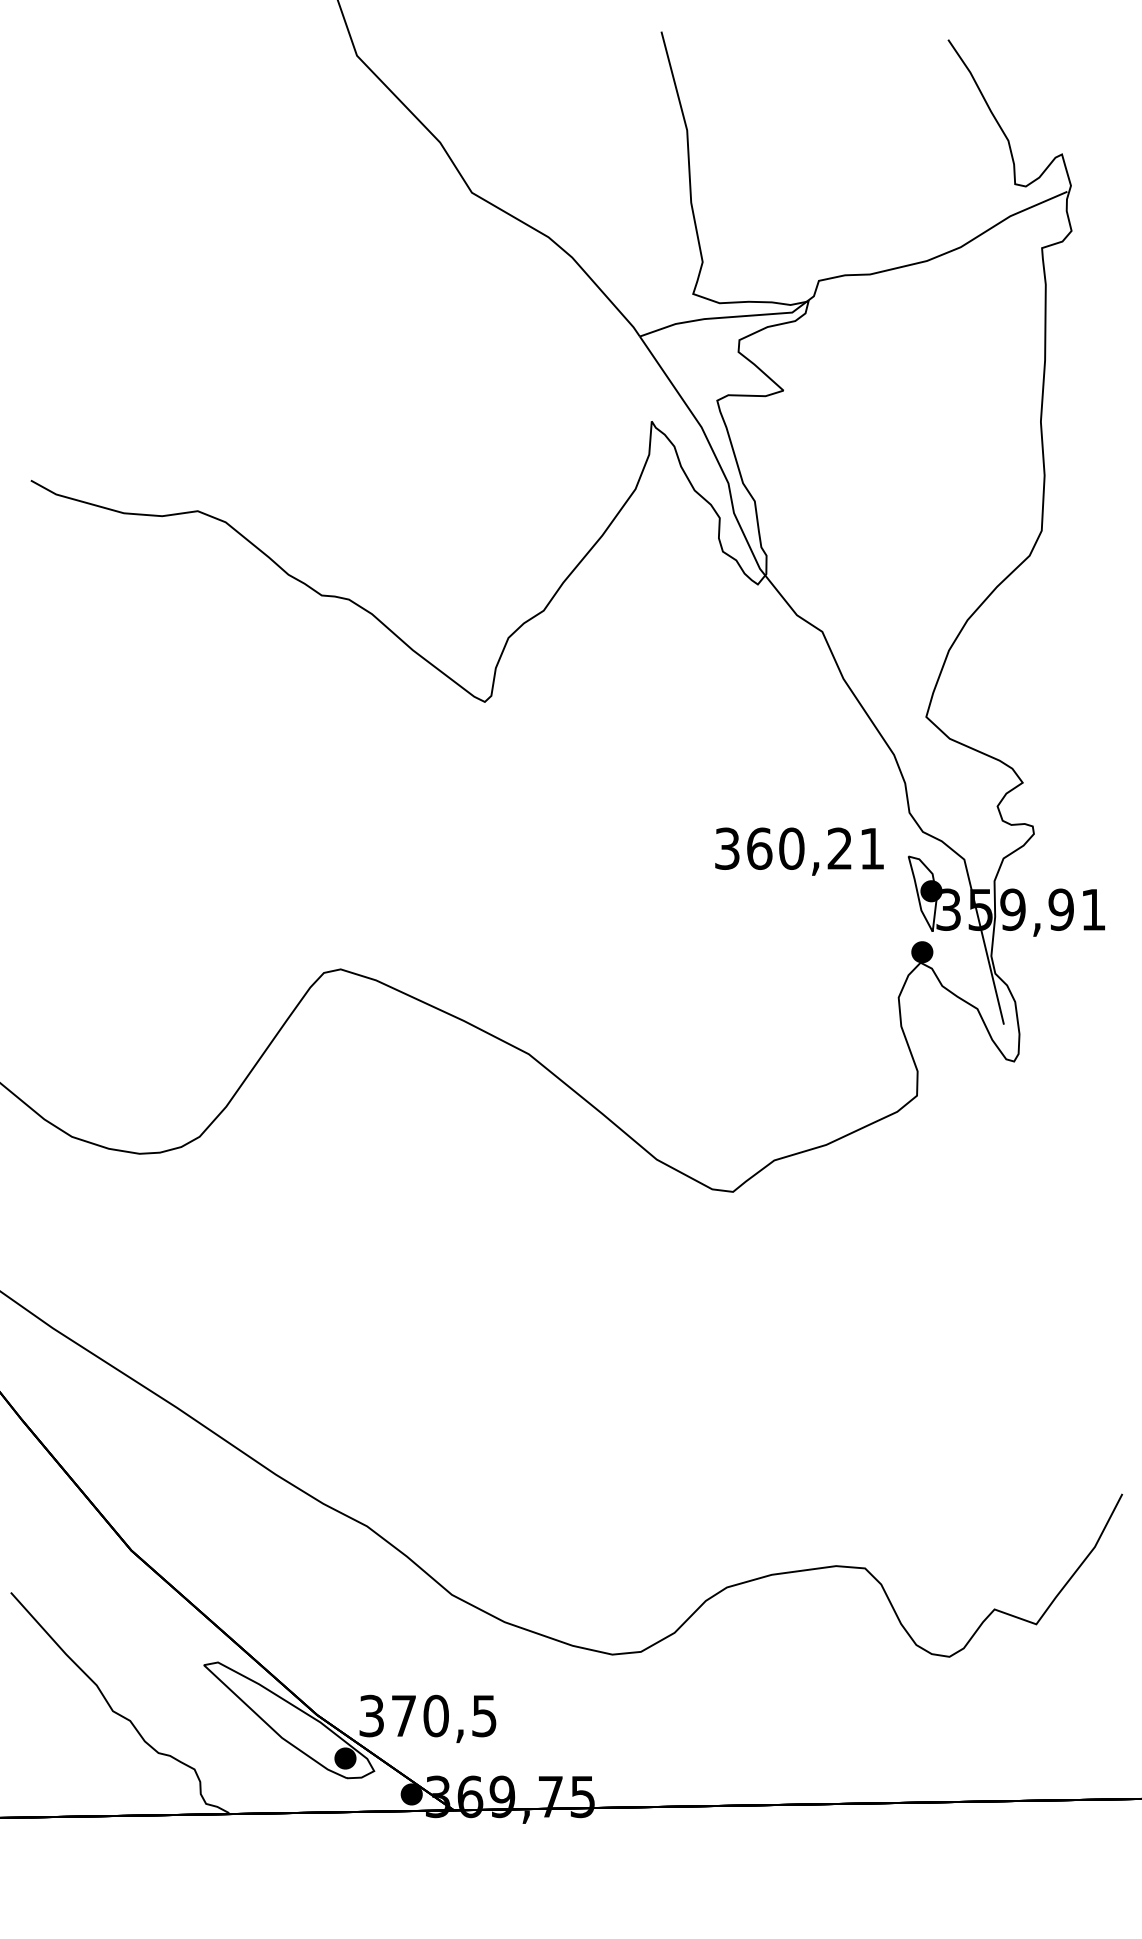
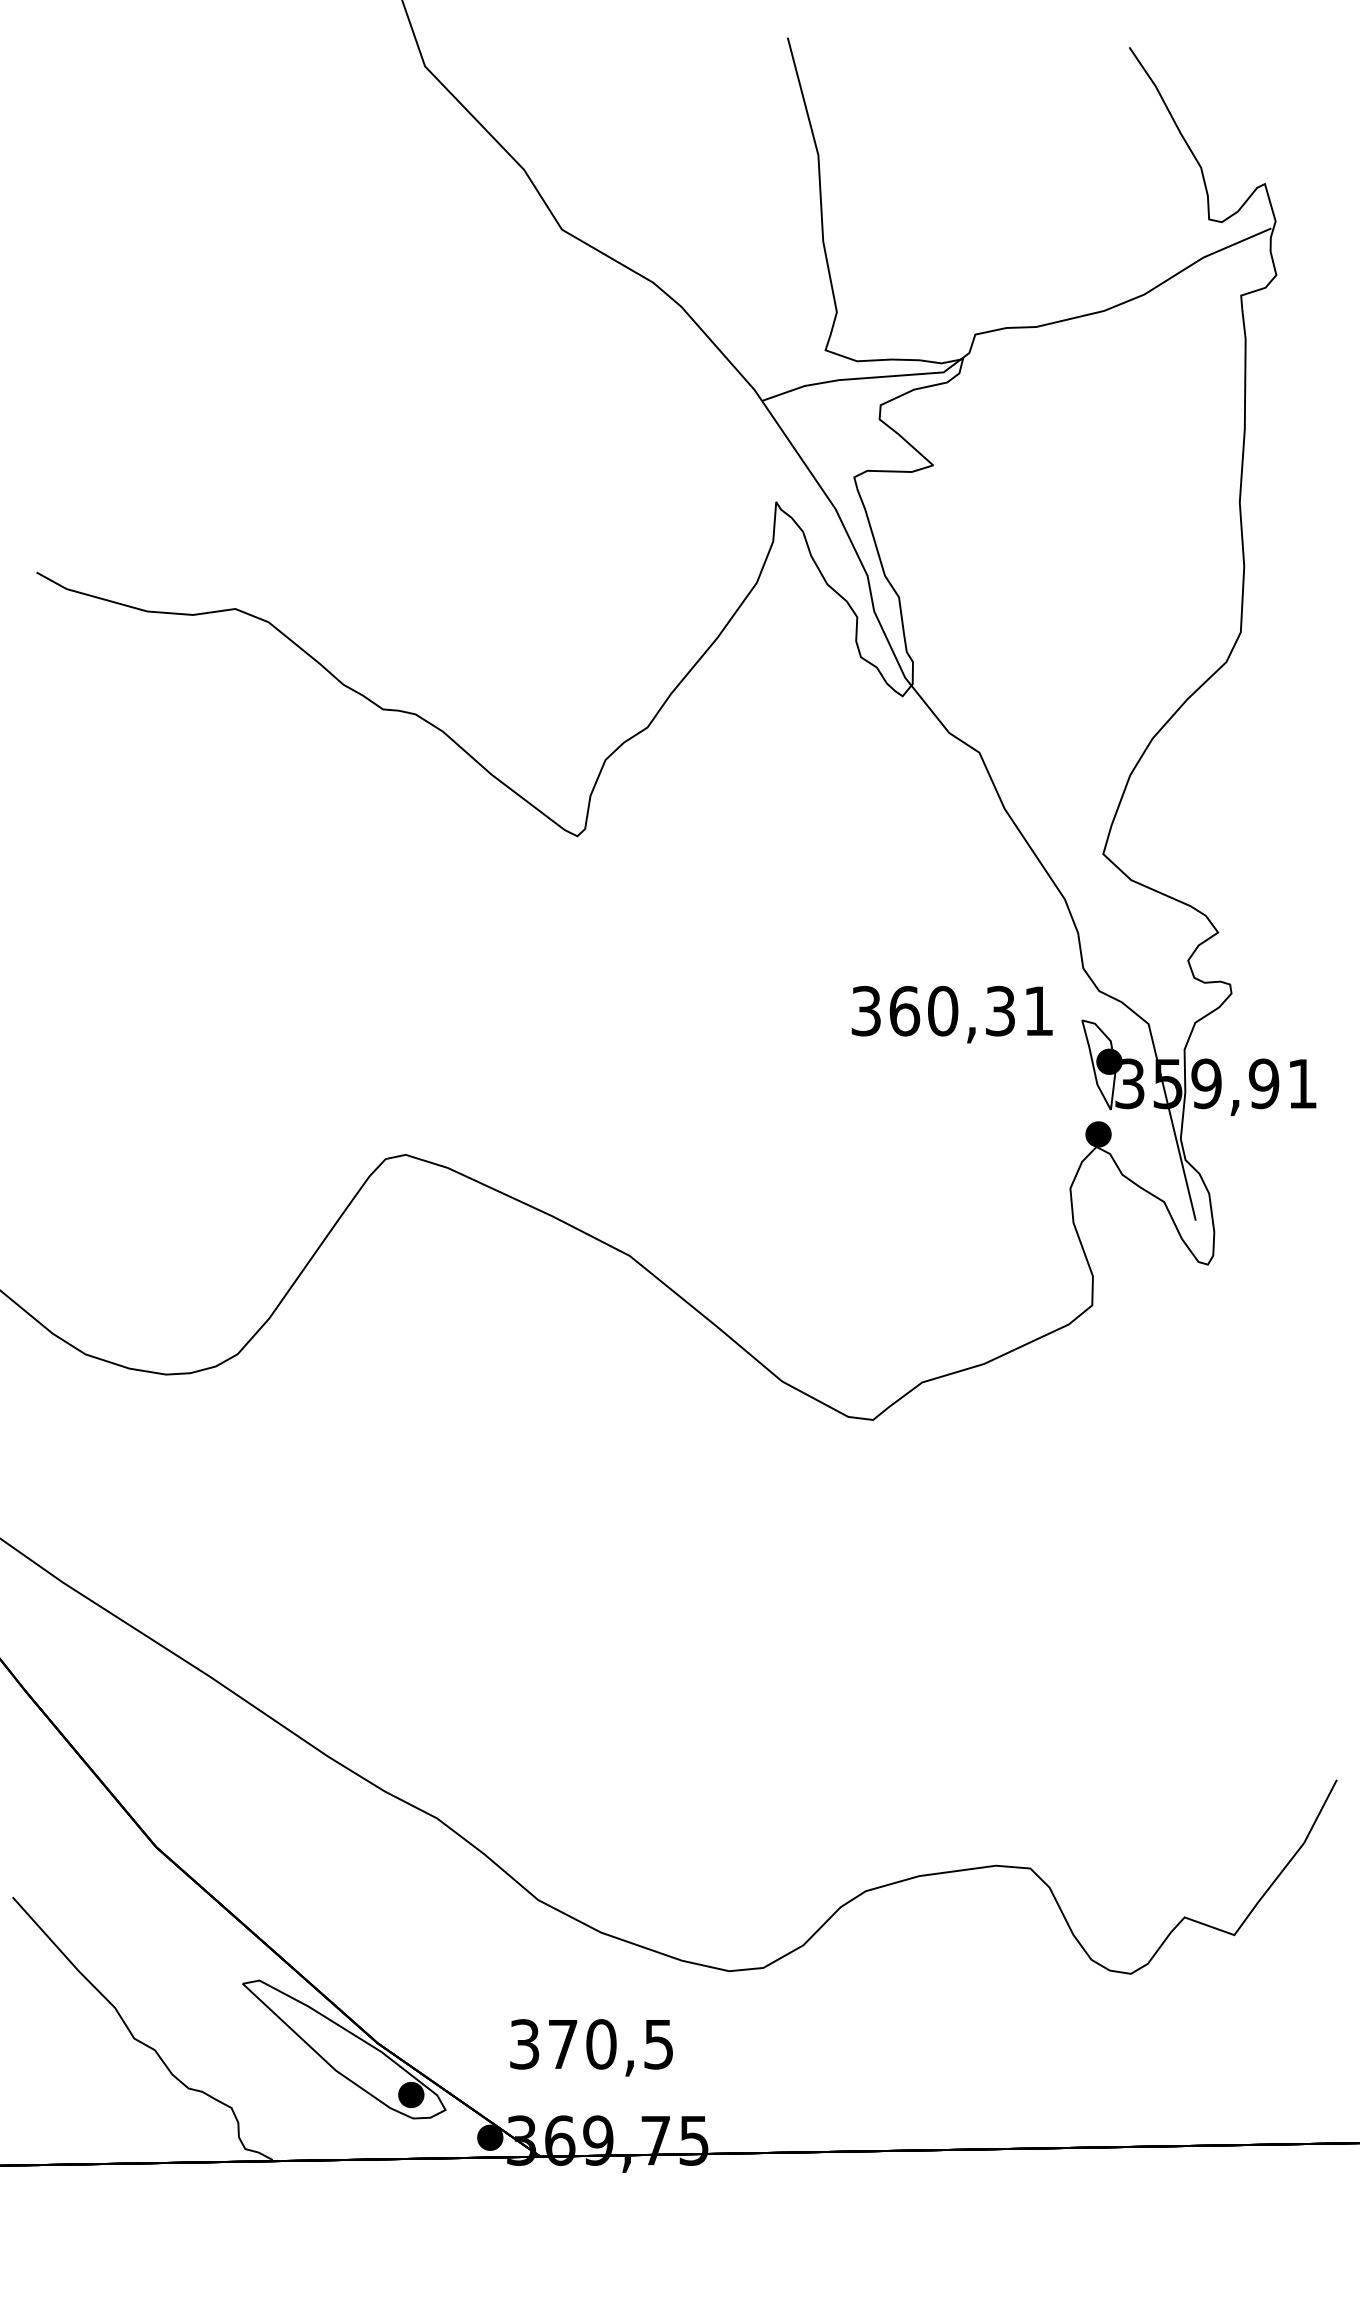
text: (839, 849) -> (999, 1011), 360,21 -> 360,31
text: (427, 1718) -> (591, 2047), moved

